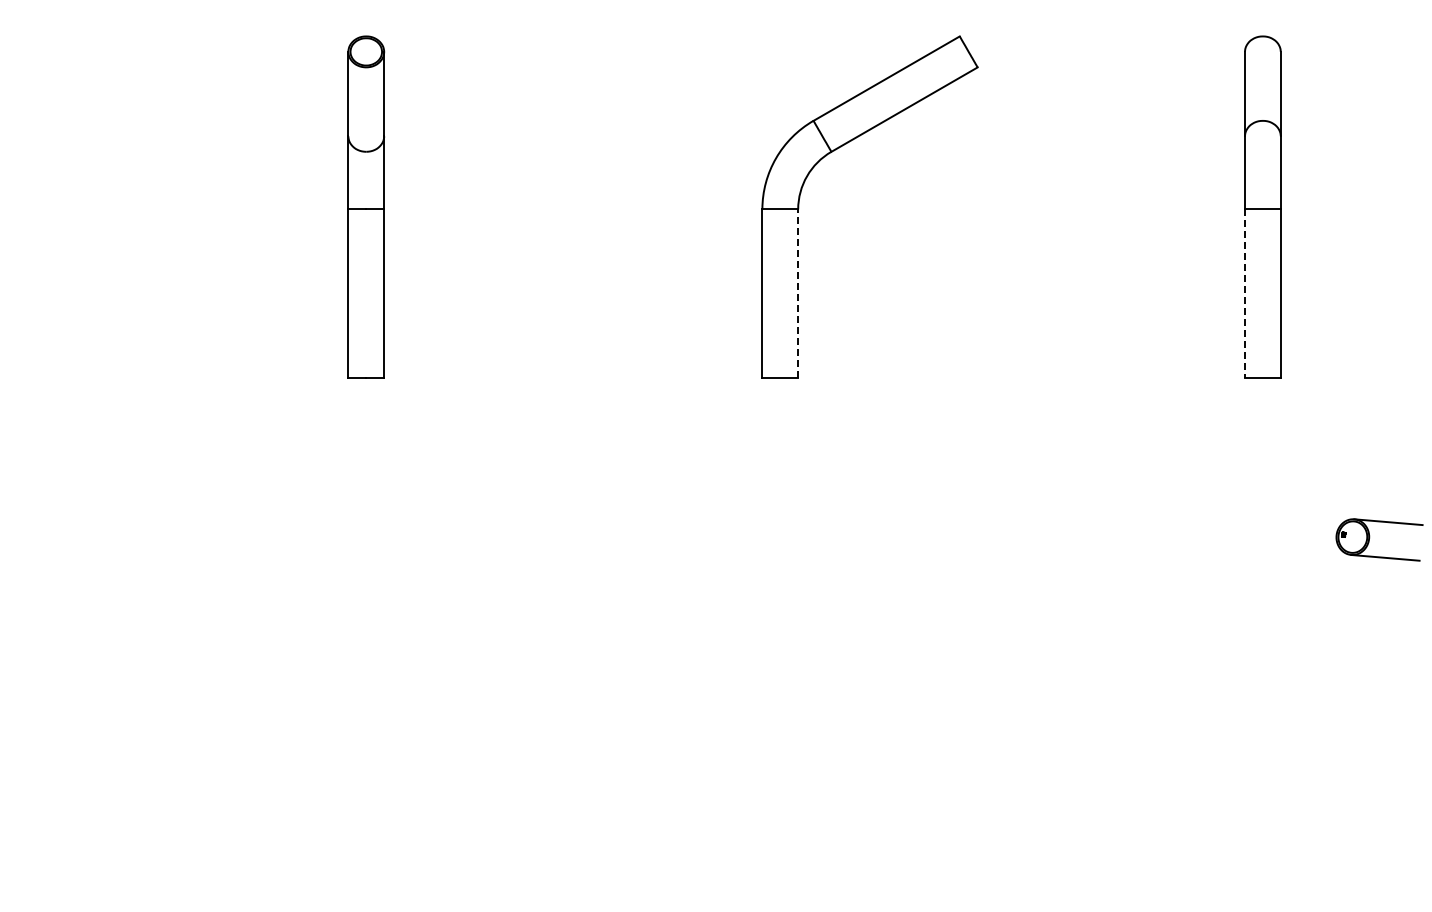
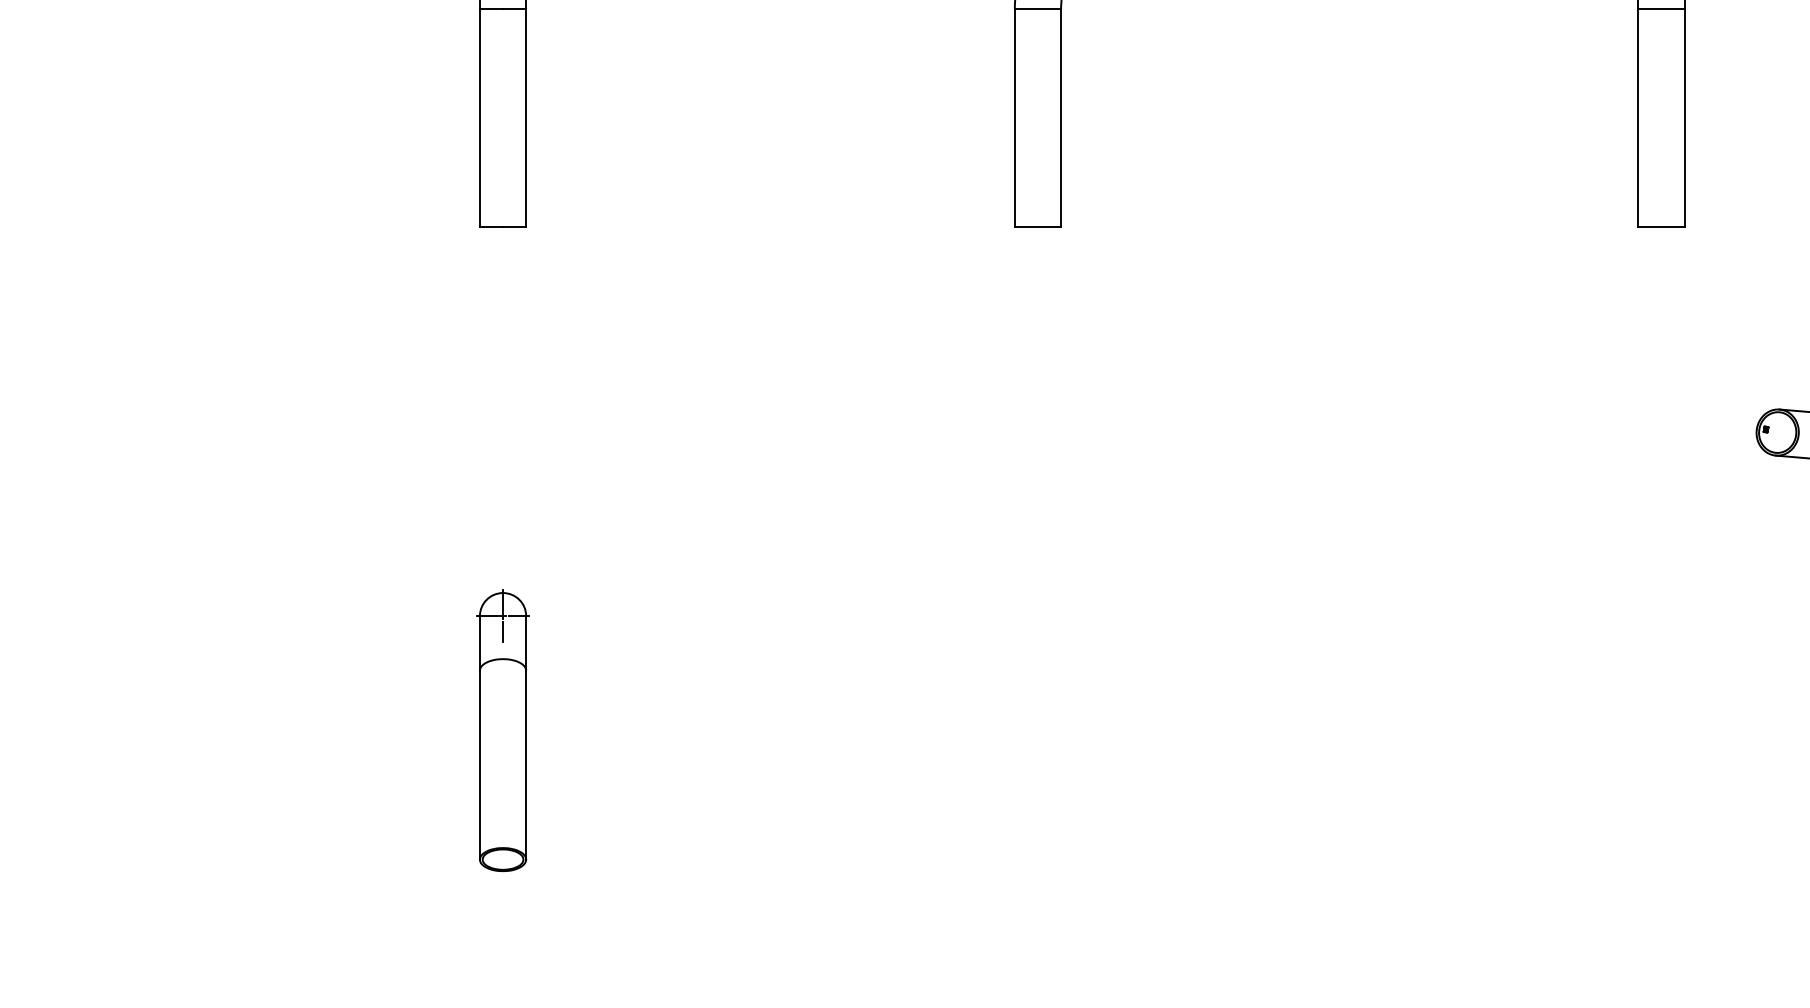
line: (798, 293) -> (1061, 117), dashed -> solid
line: (1245, 294) -> (1639, 119), dashed -> solid
part: (365, 767) -> (502, 730), added

